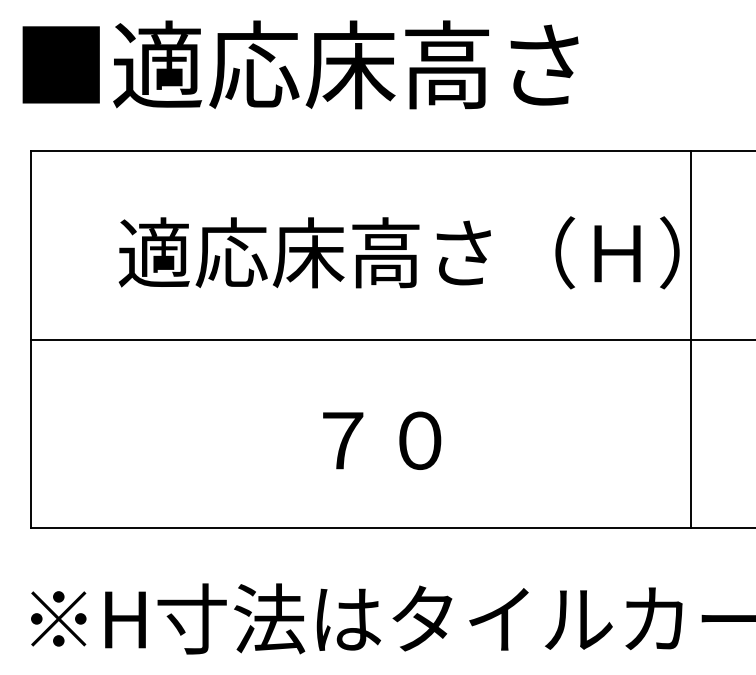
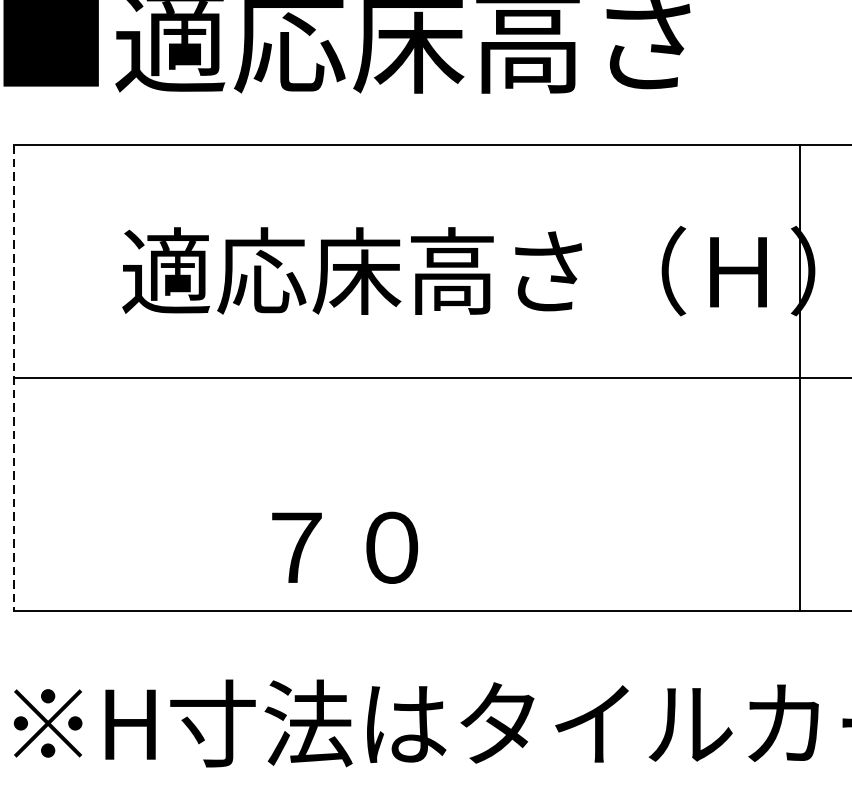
line: (30, 339) -> (13, 378), solid -> dashed
line: (691, 339) -> (800, 378), moved
text: (382, 440) -> (345, 547), moved

